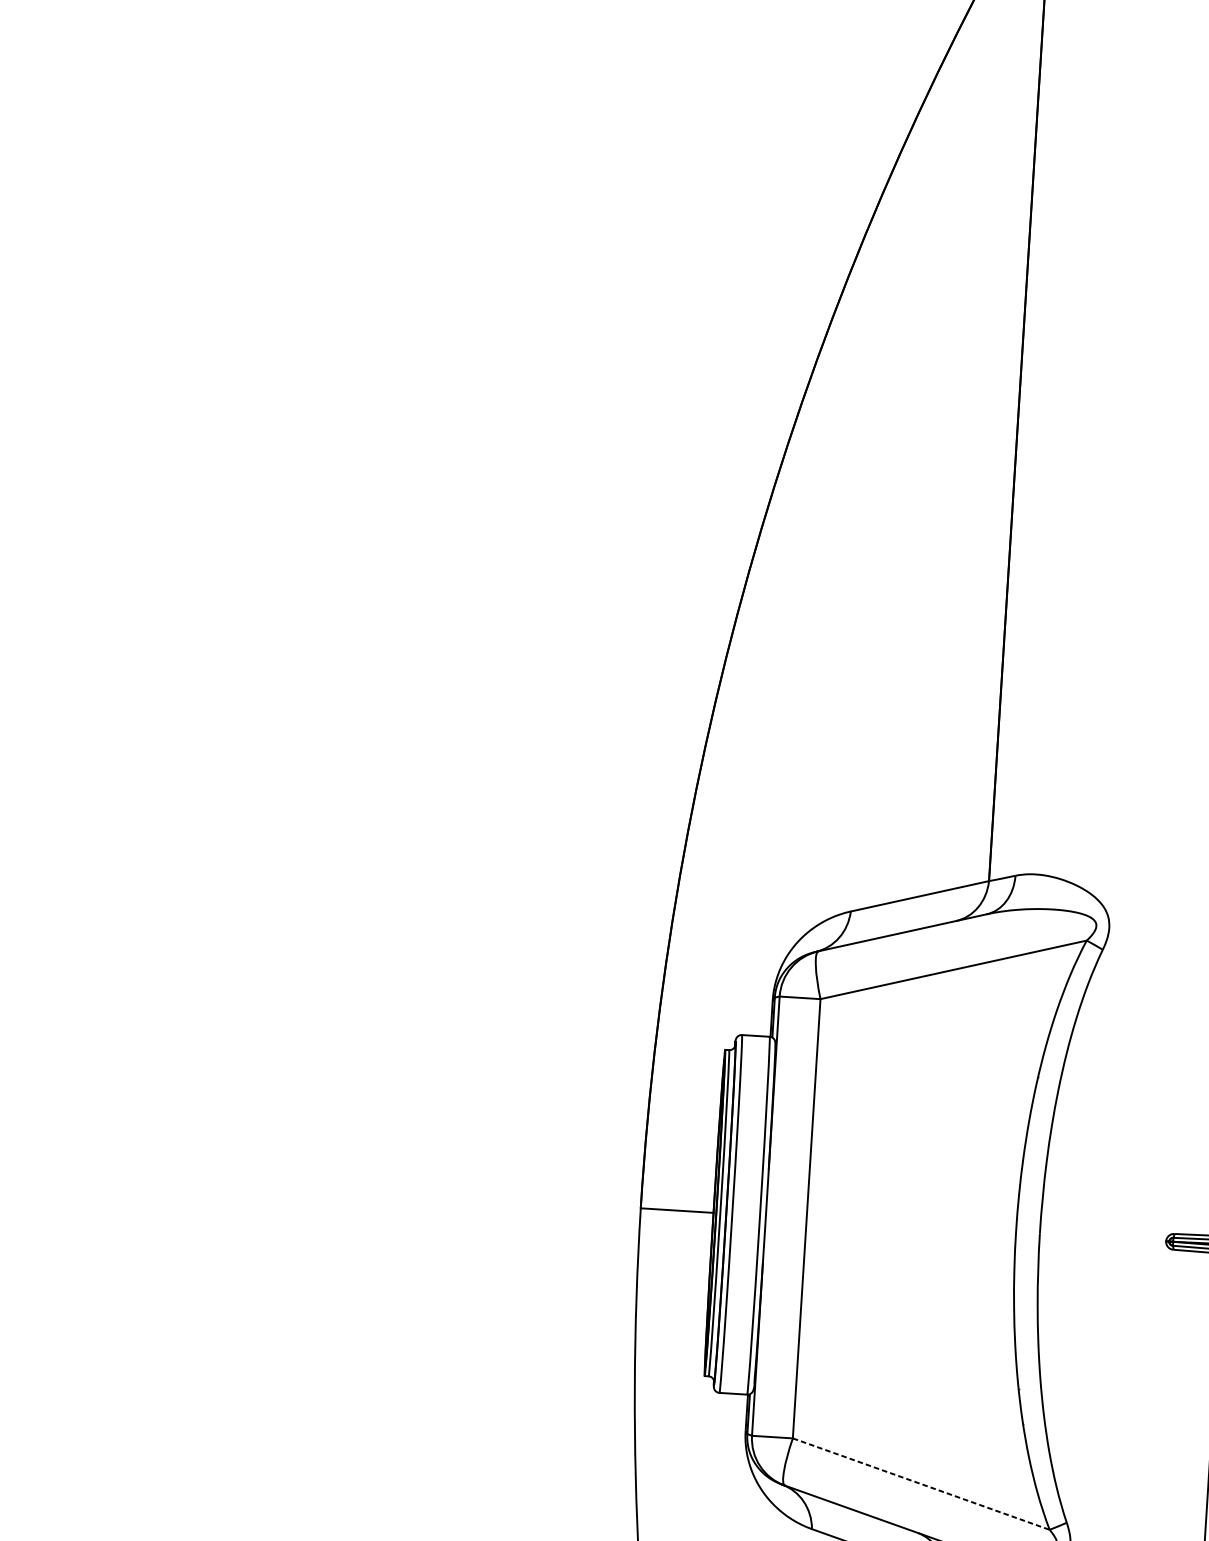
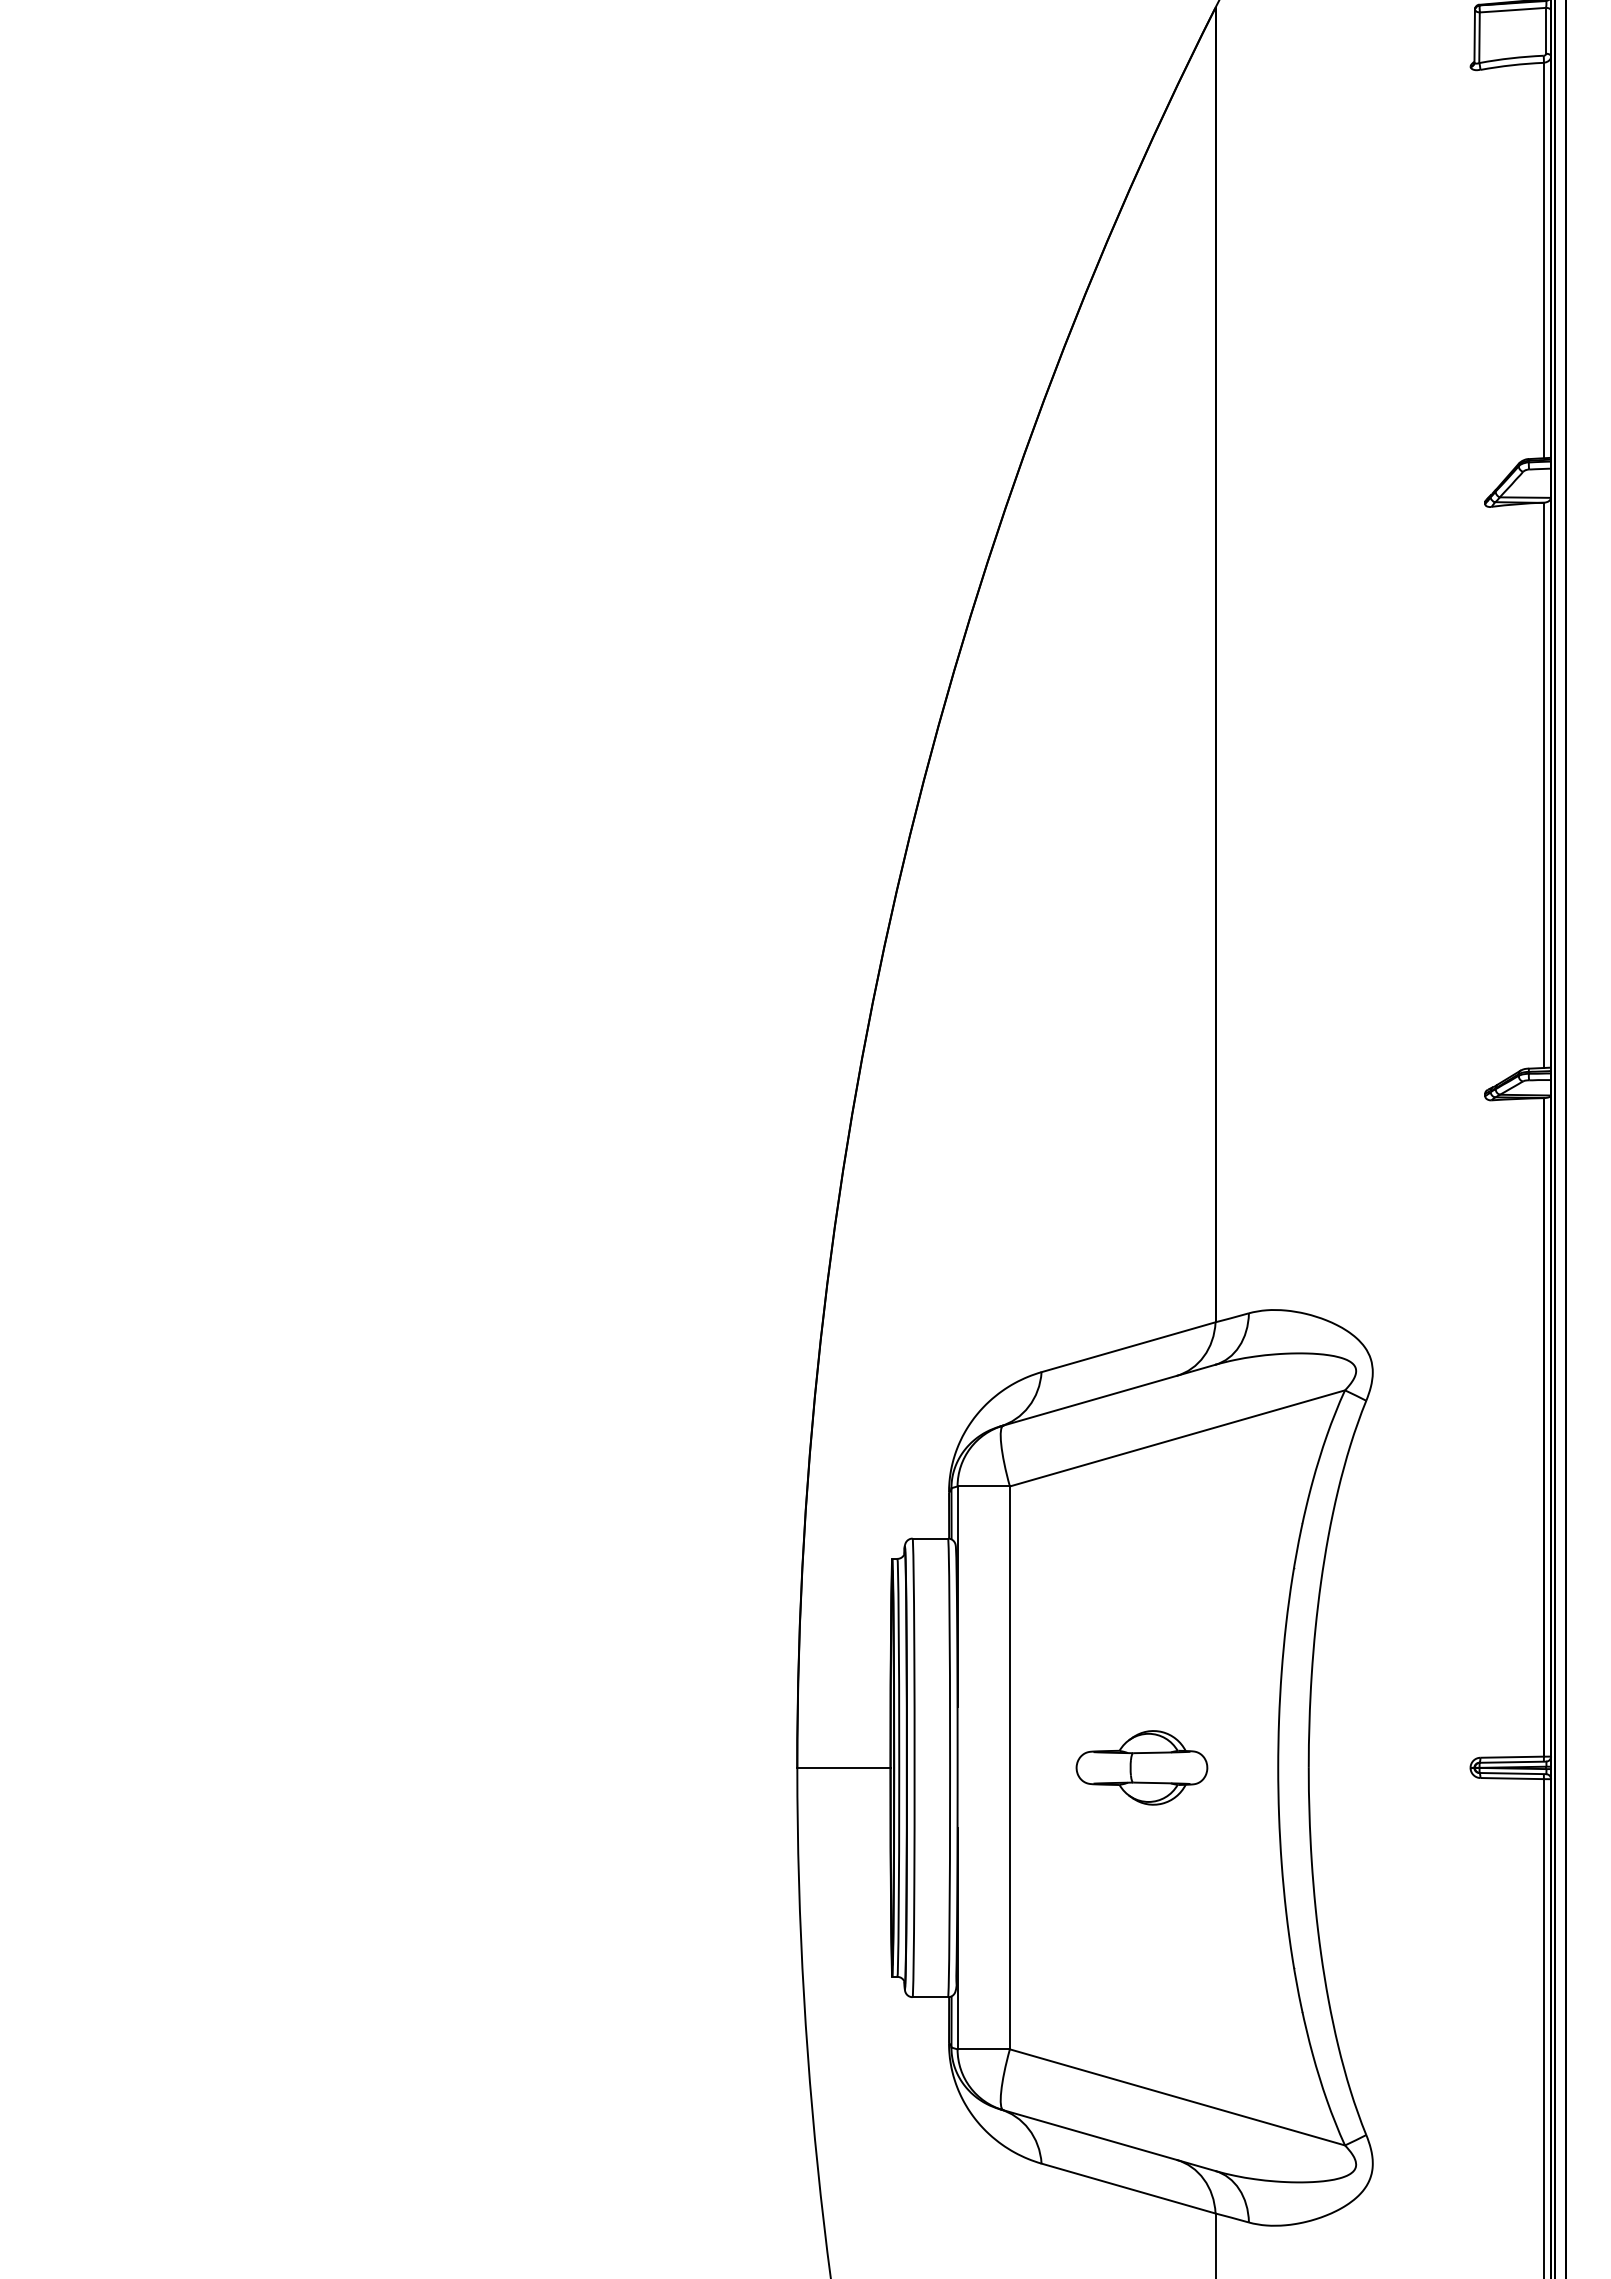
part: (909, 1224) -> (1141, 1767), added
line: (921, 1484) -> (1177, 2097), dashed -> solid

